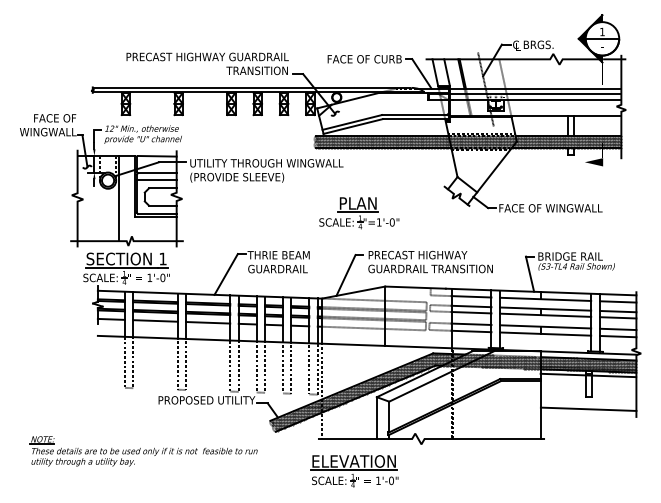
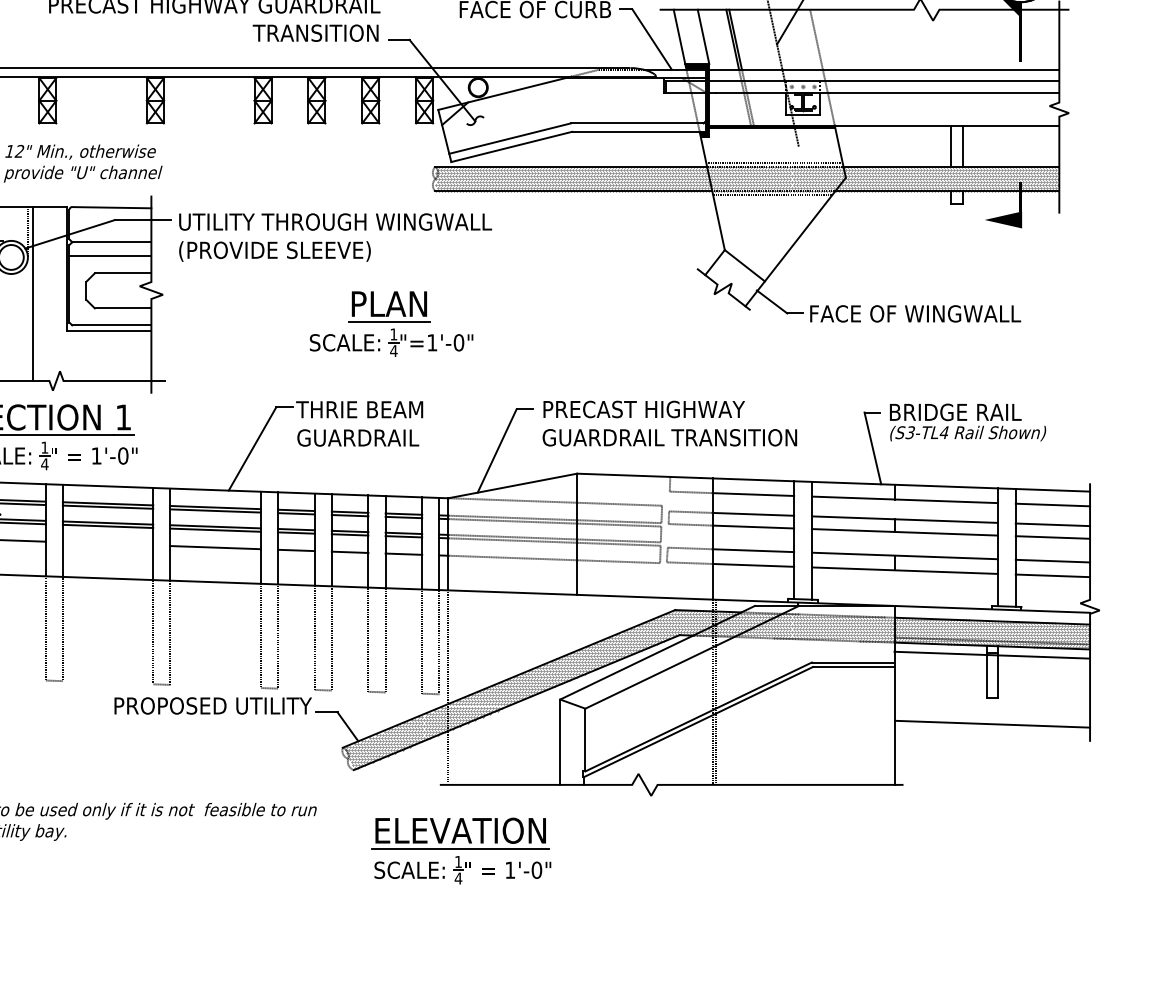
part: (359, 213) -> (391, 324), moved
line: (155, 320) -> (108, 542), removed
part: (354, 471) -> (461, 851), moved

